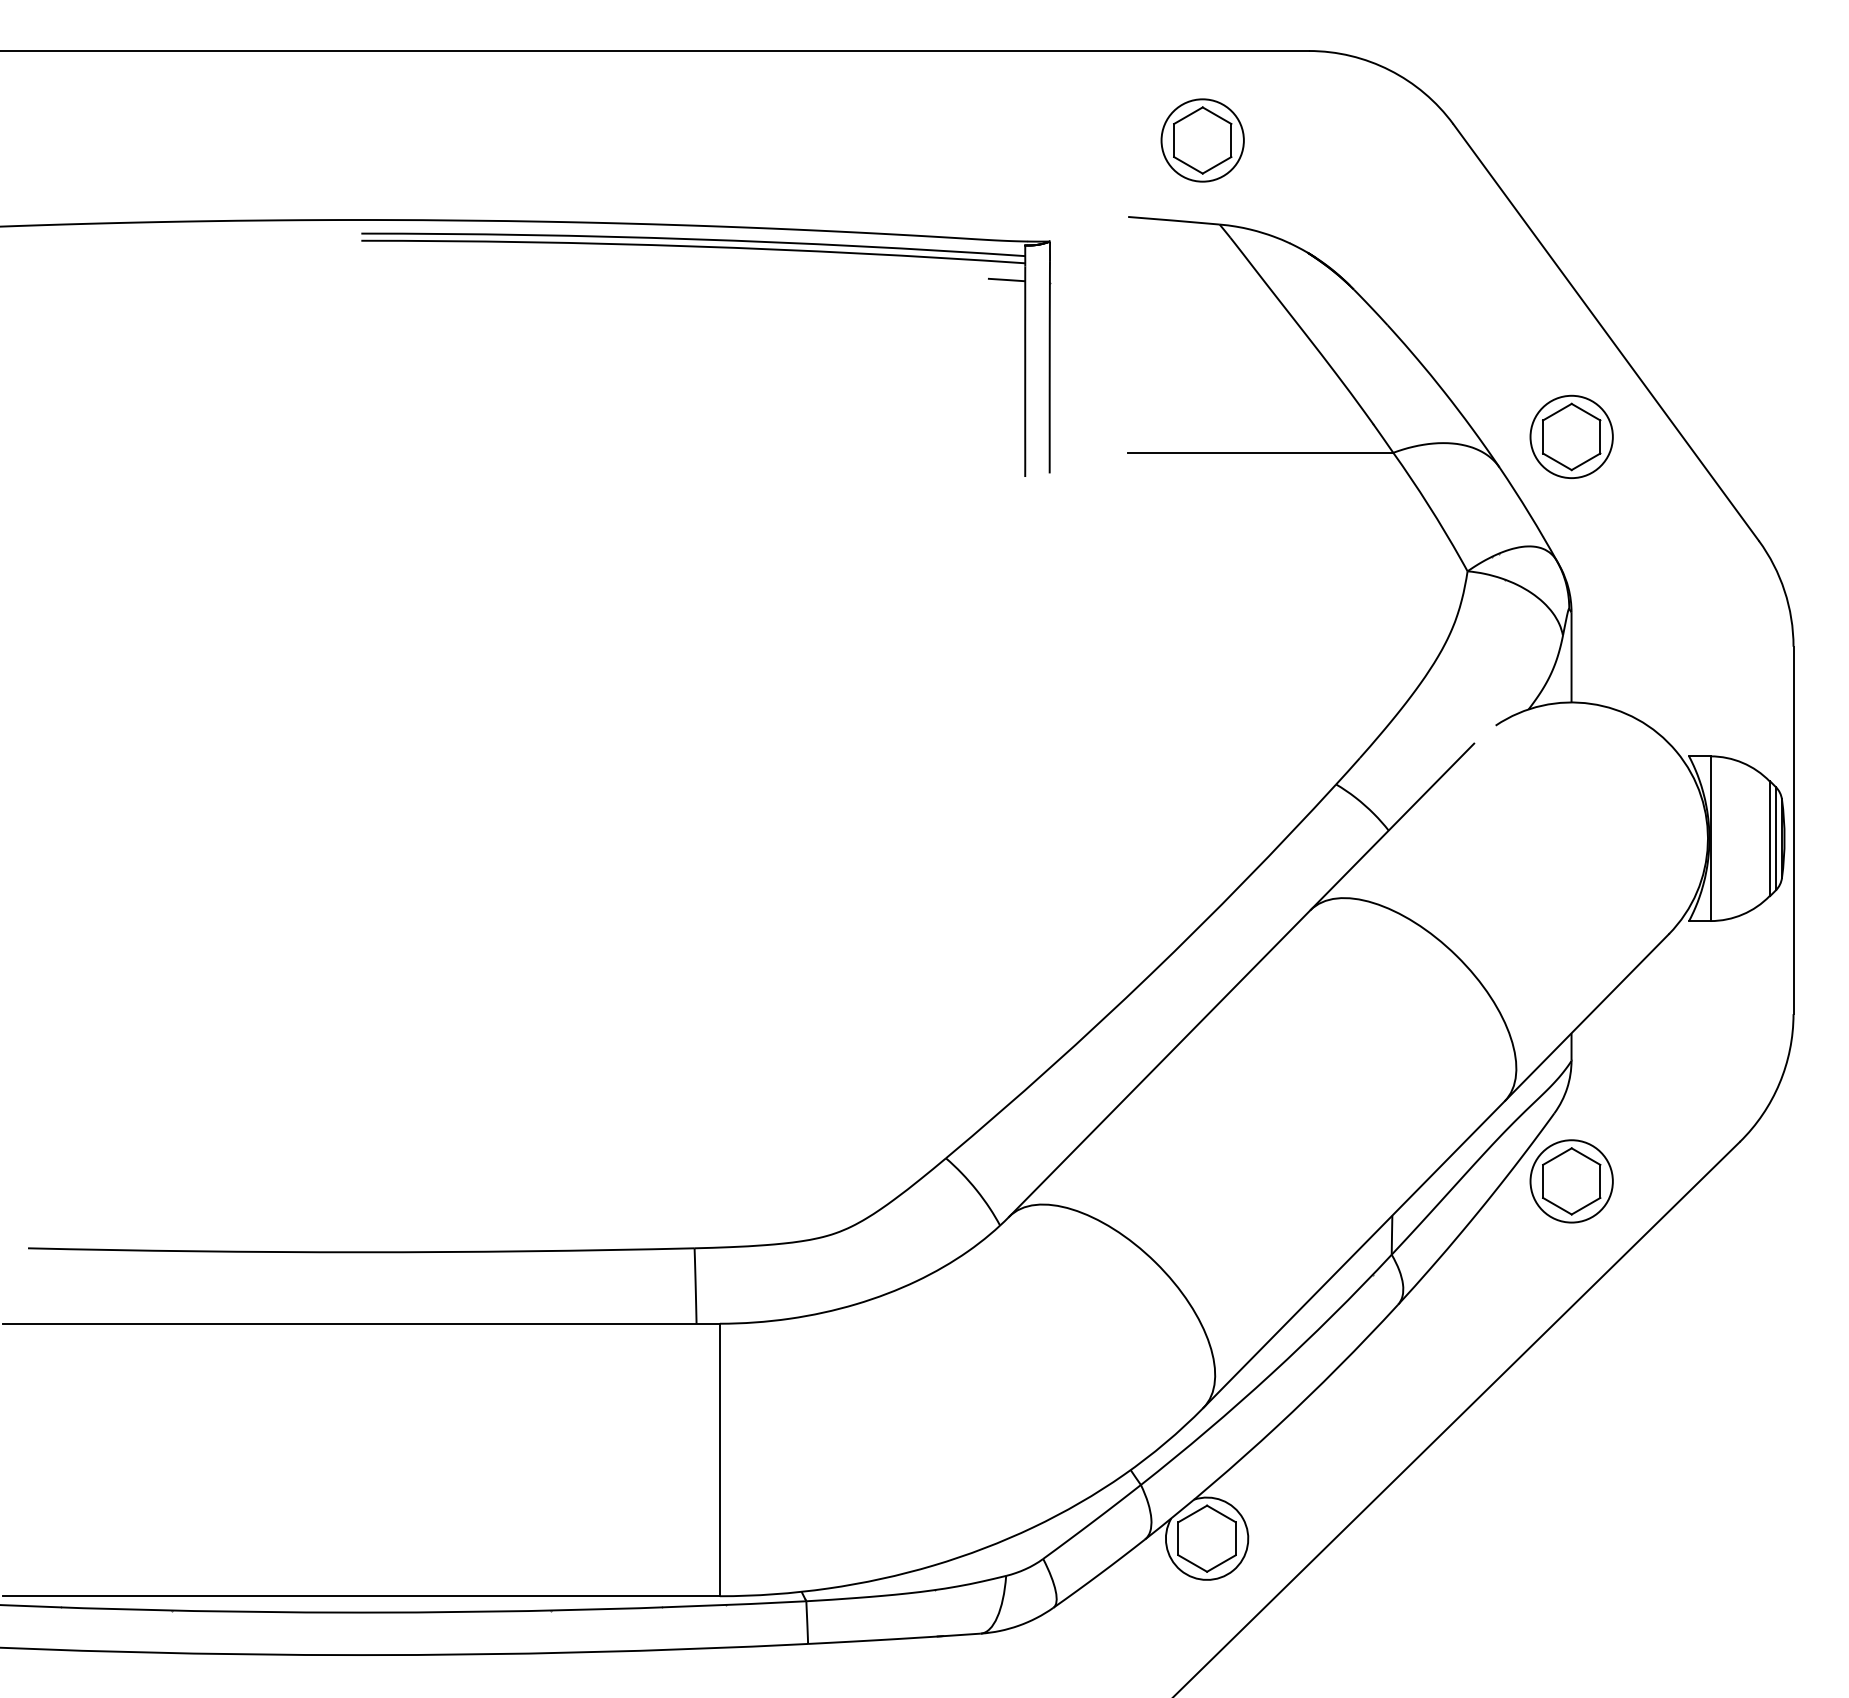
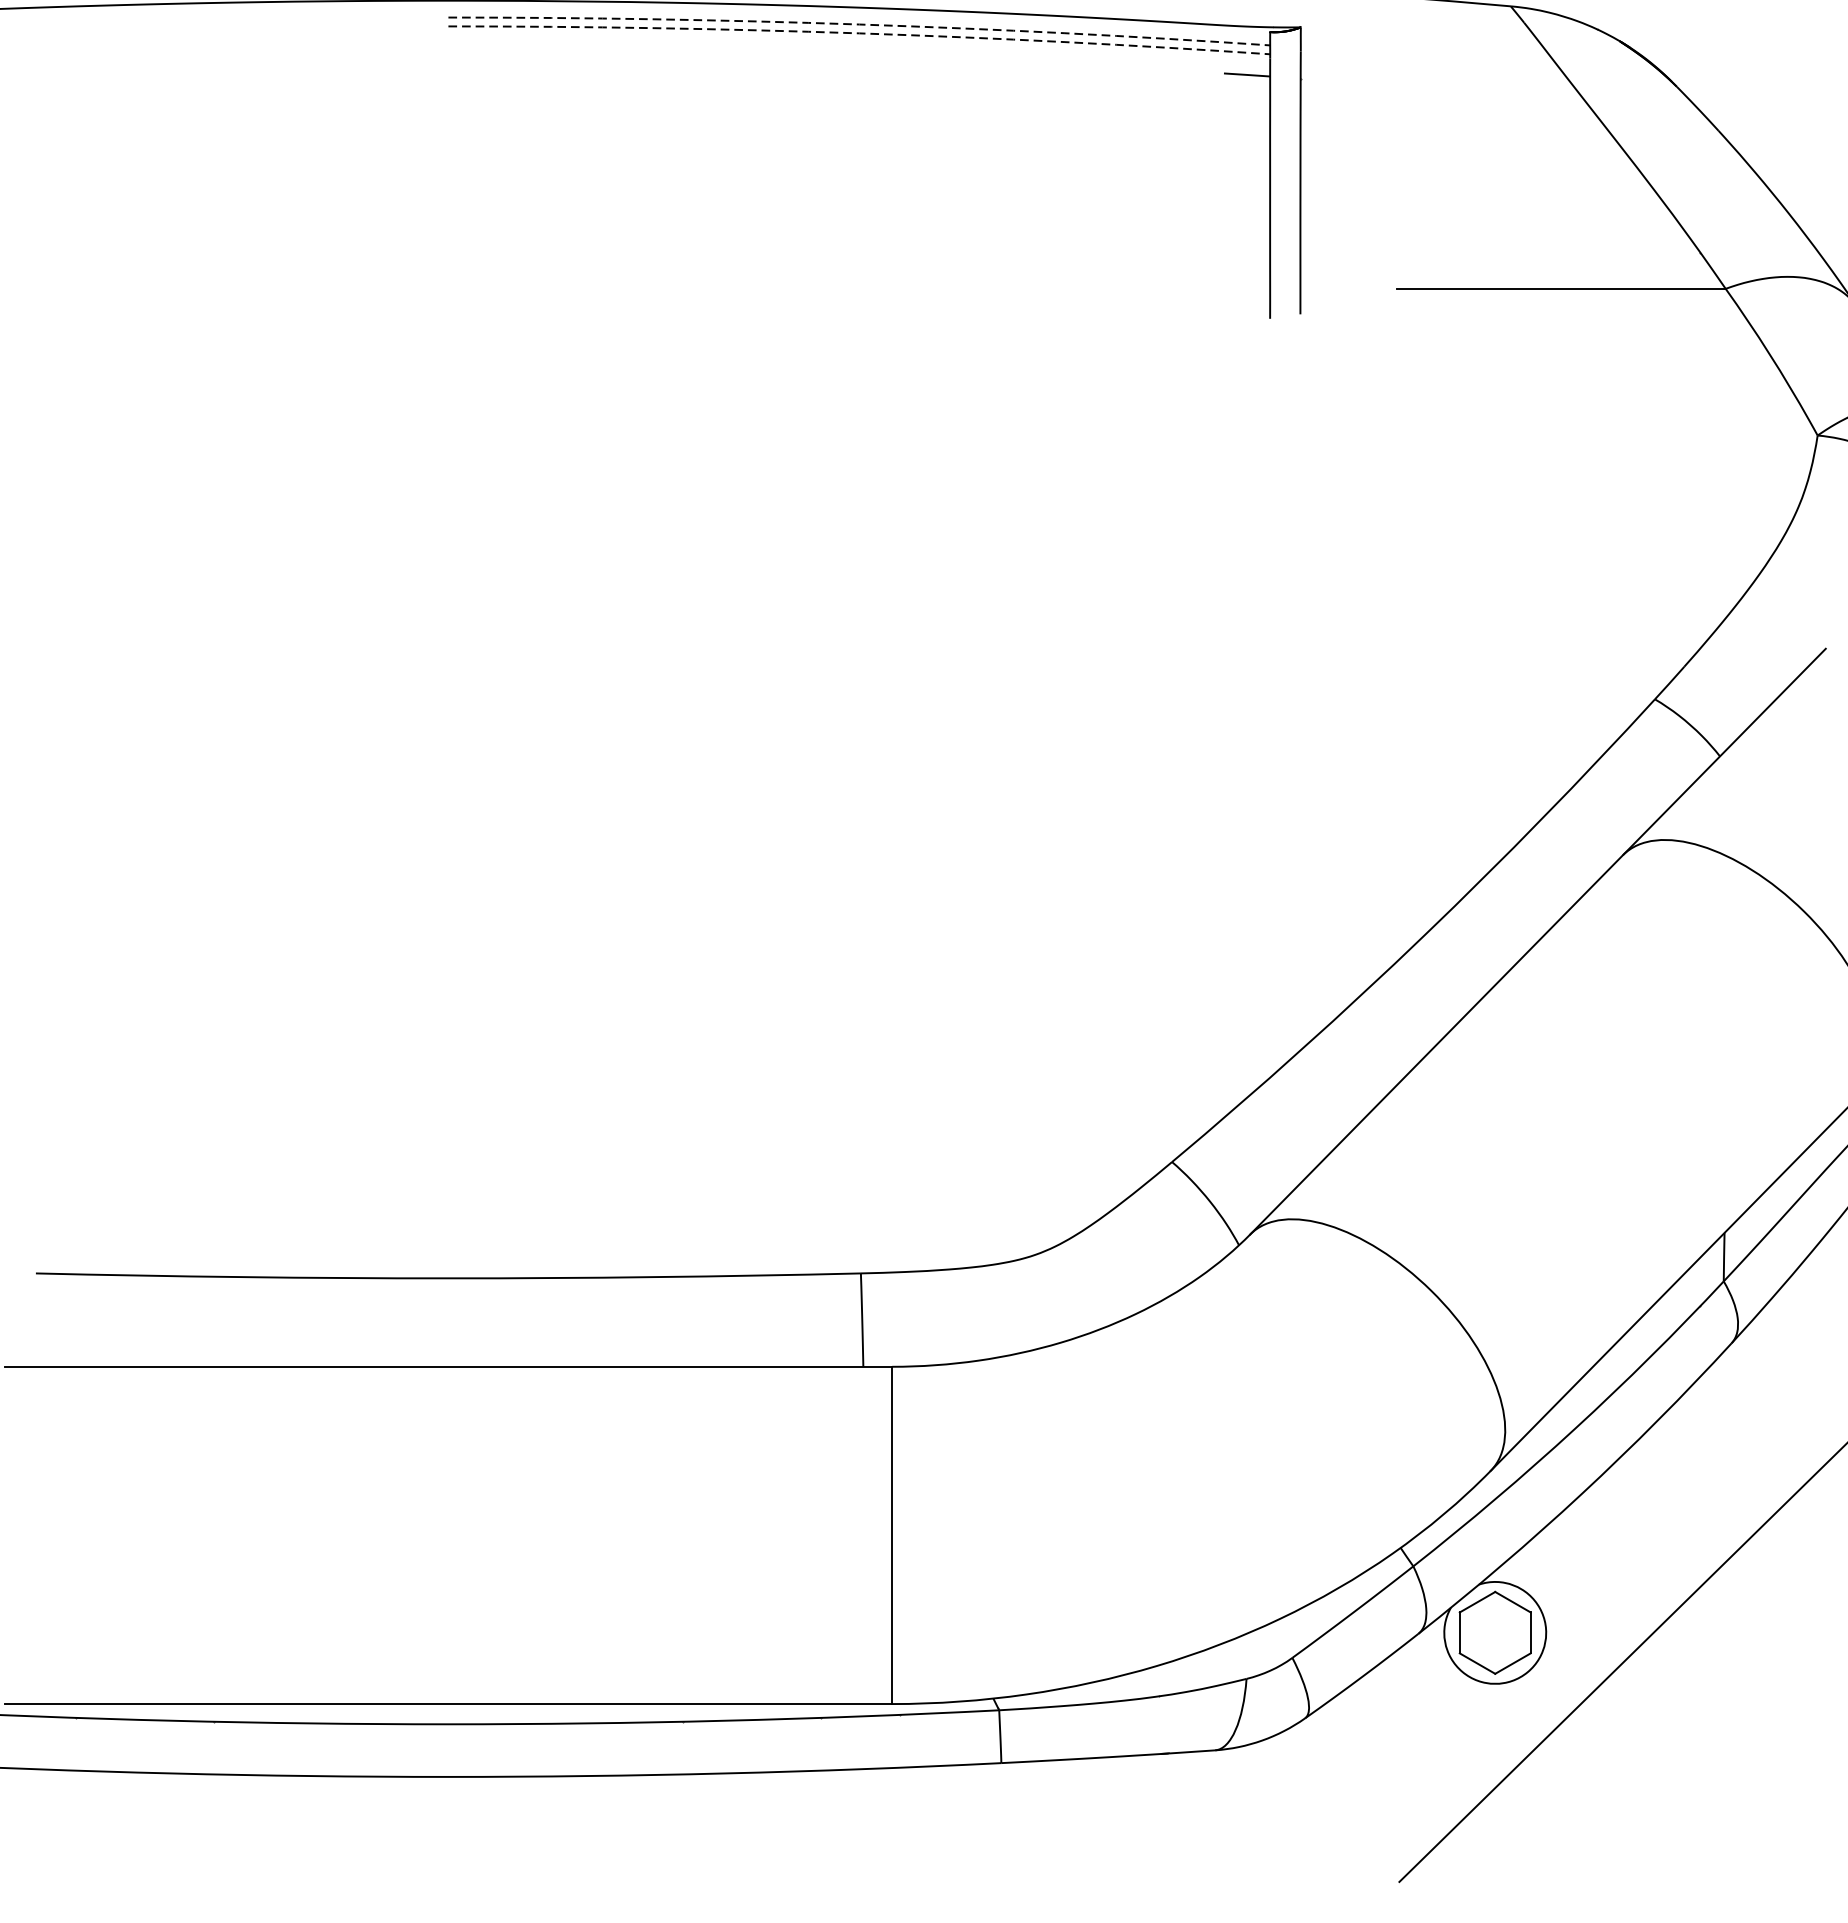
arc: (693, 239) -> (859, 24), solid -> dashed
arc: (693, 246) -> (859, 33), solid -> dashed

